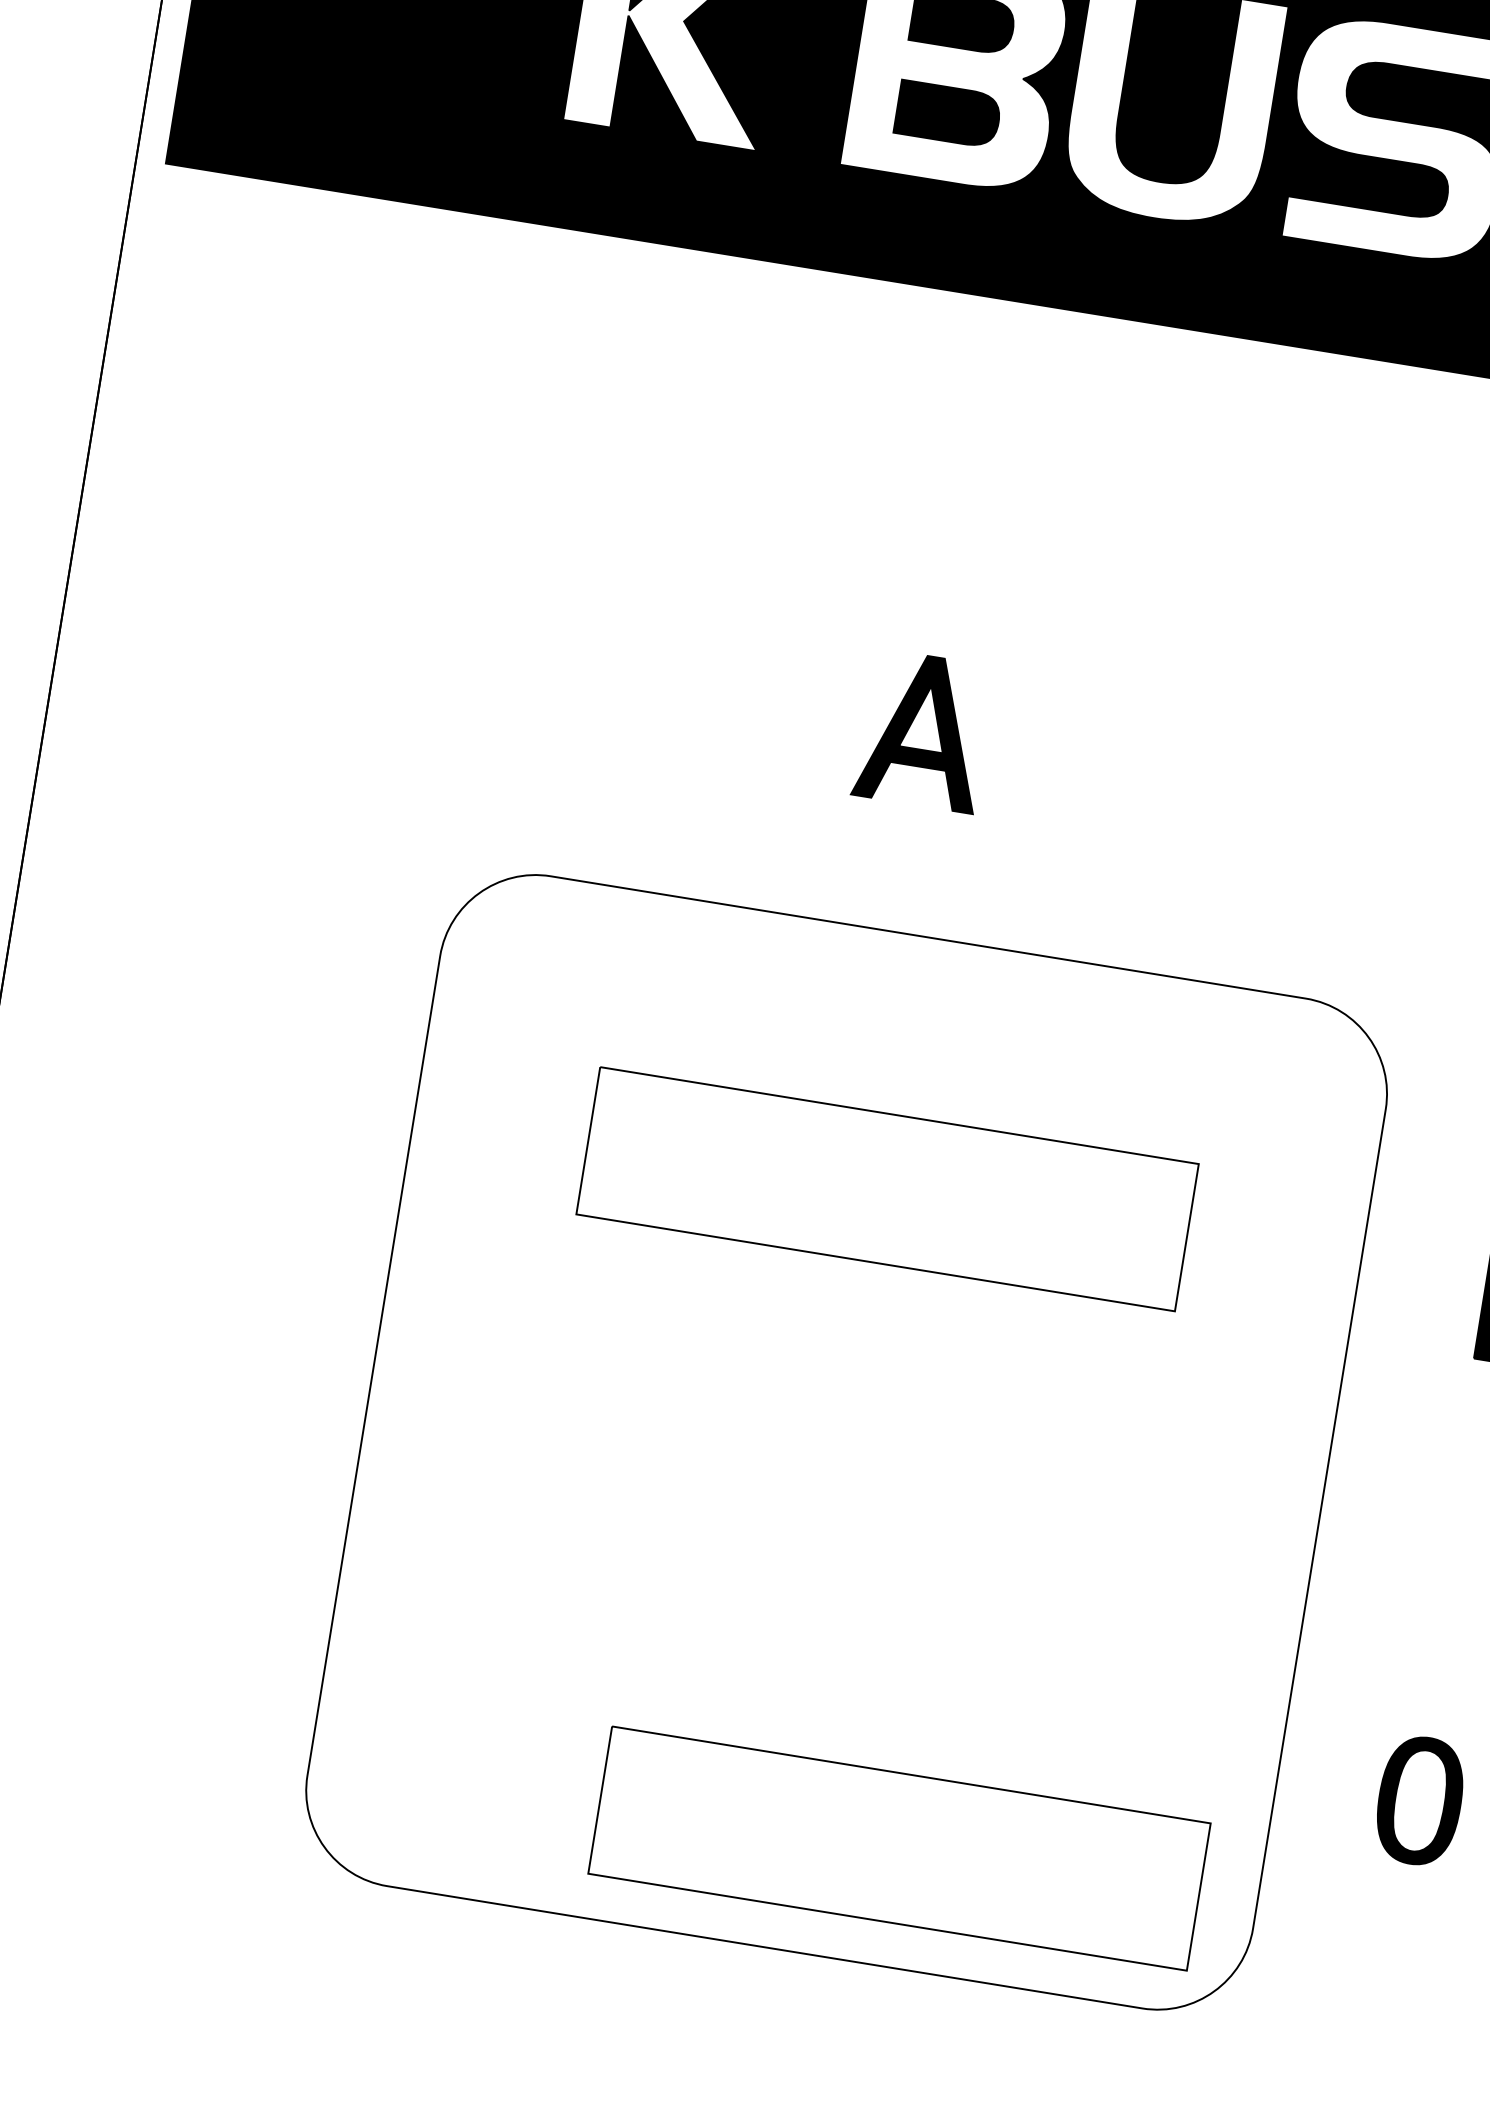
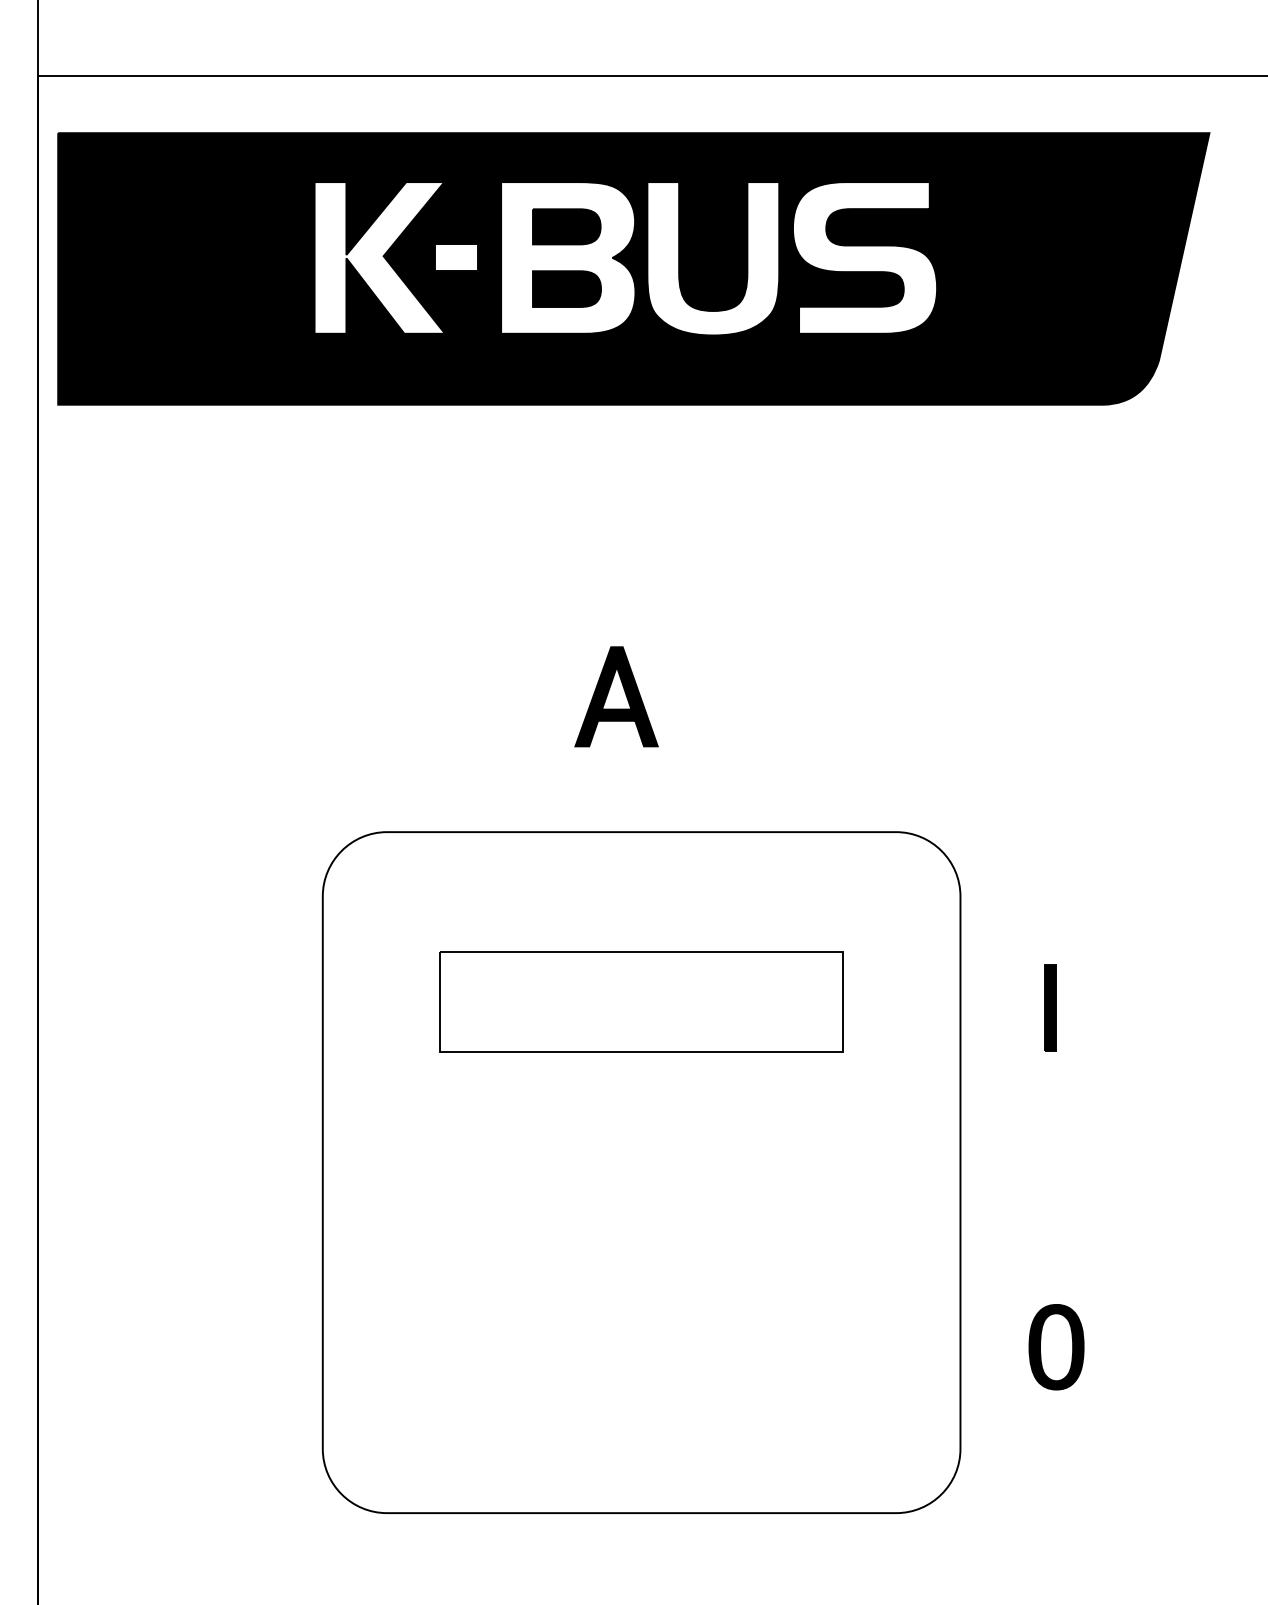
part: (899, 1847) -> (719, 1433), removed

